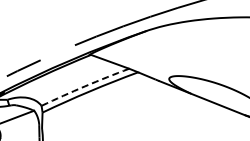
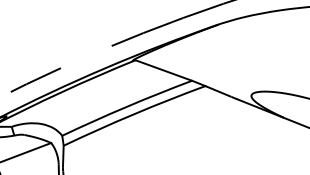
arc: (85, 86) -> (127, 107), dashed -> solid

